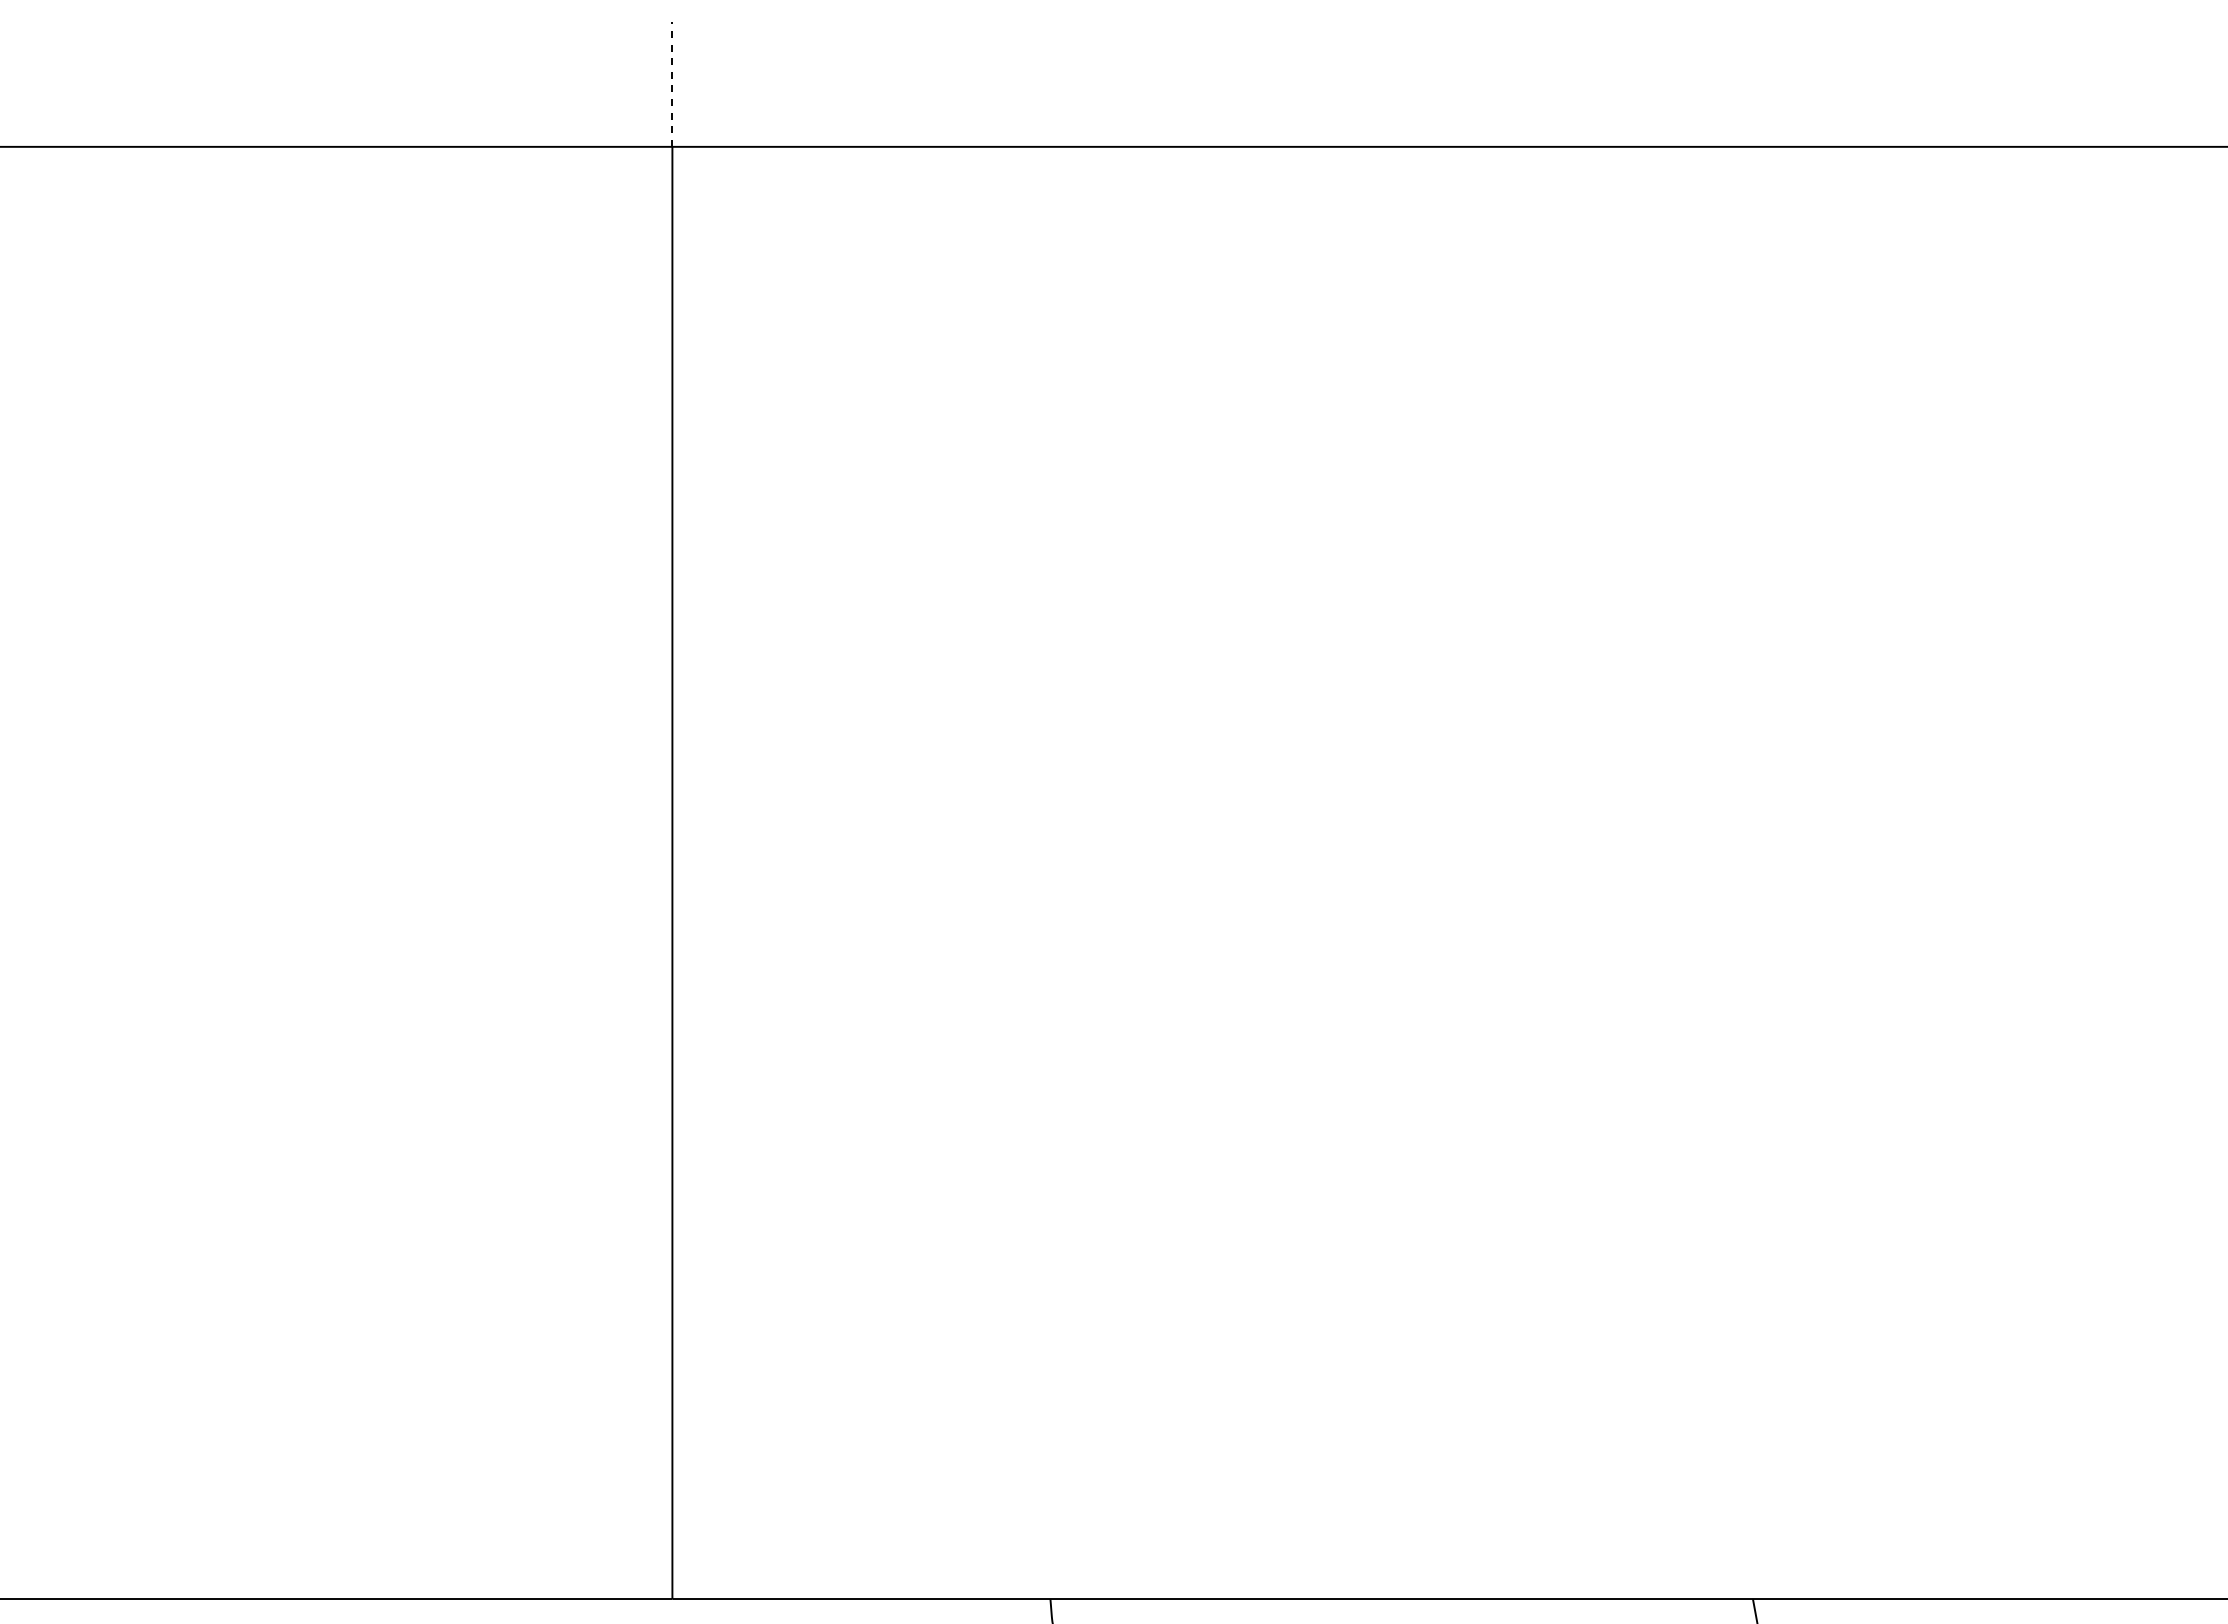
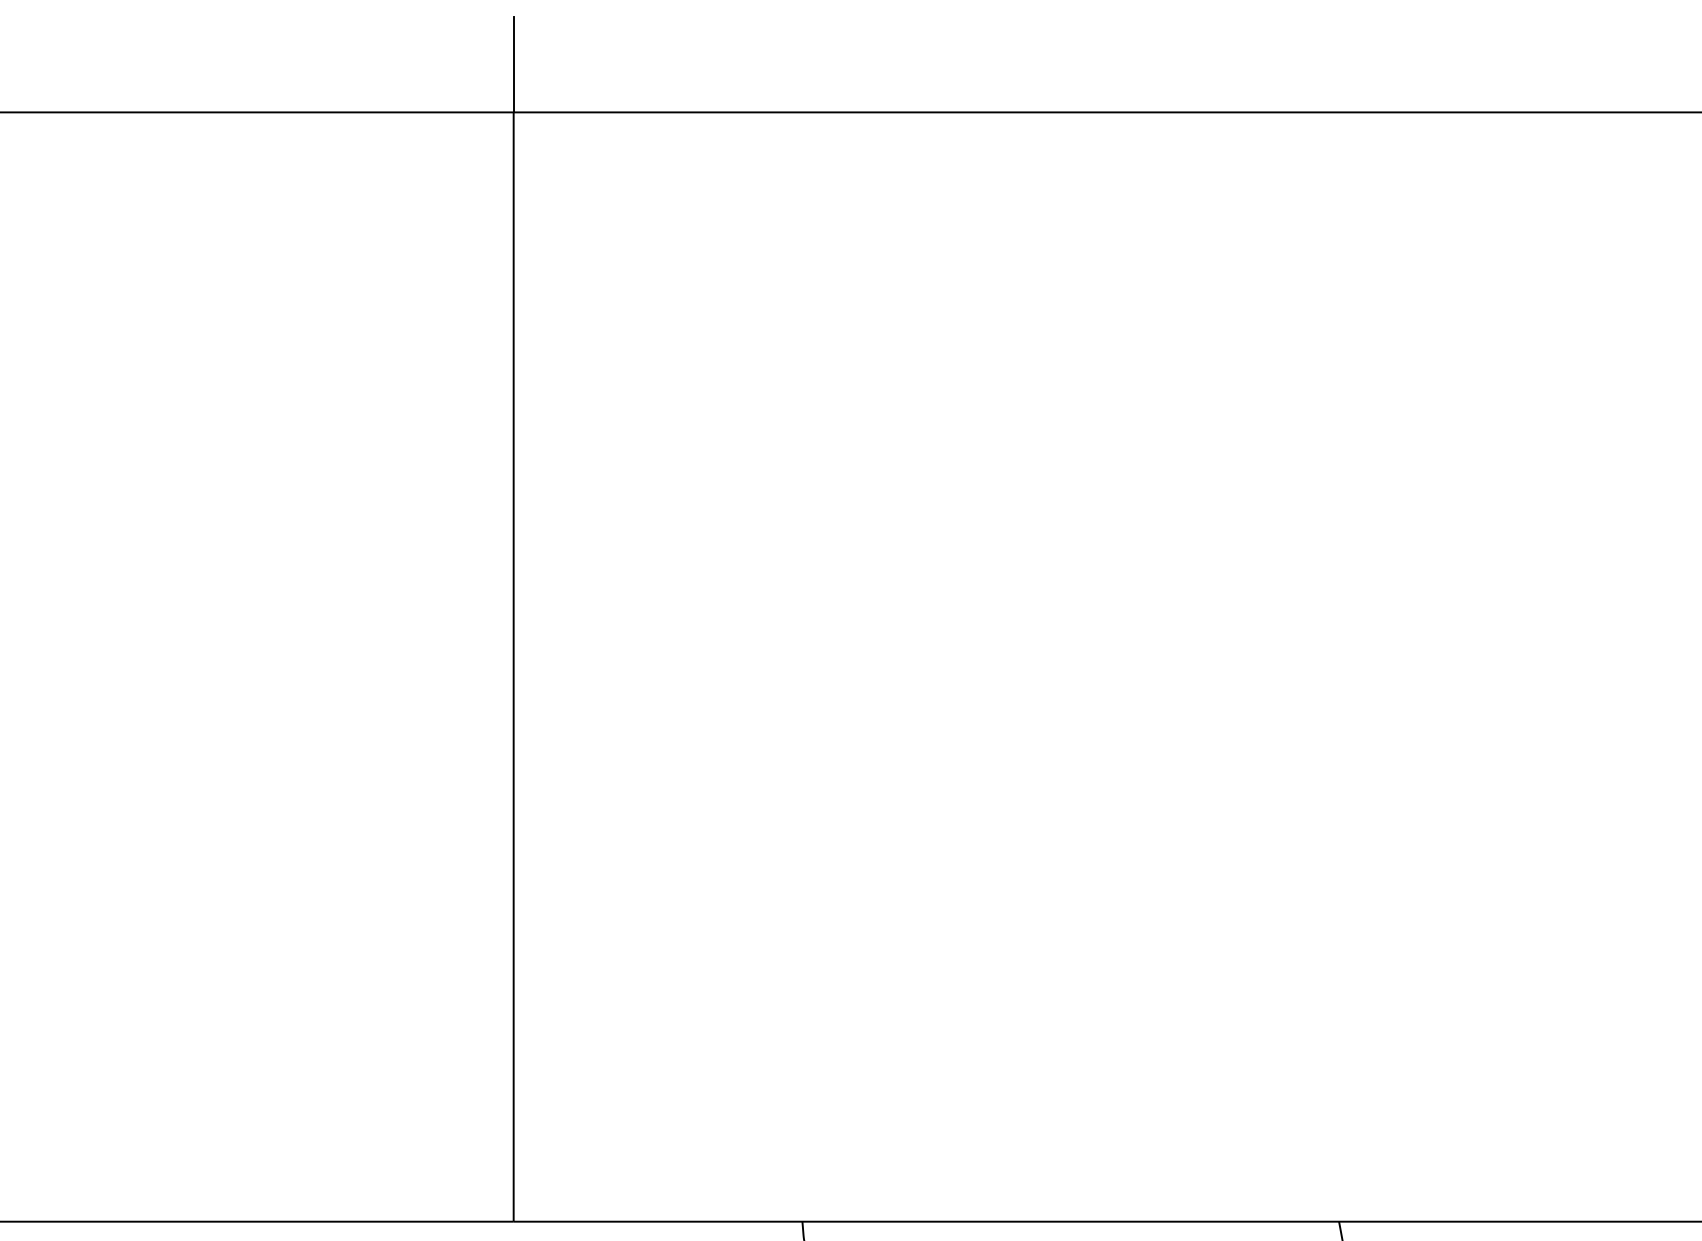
line: (672, 84) -> (513, 64), dashed -> solid

